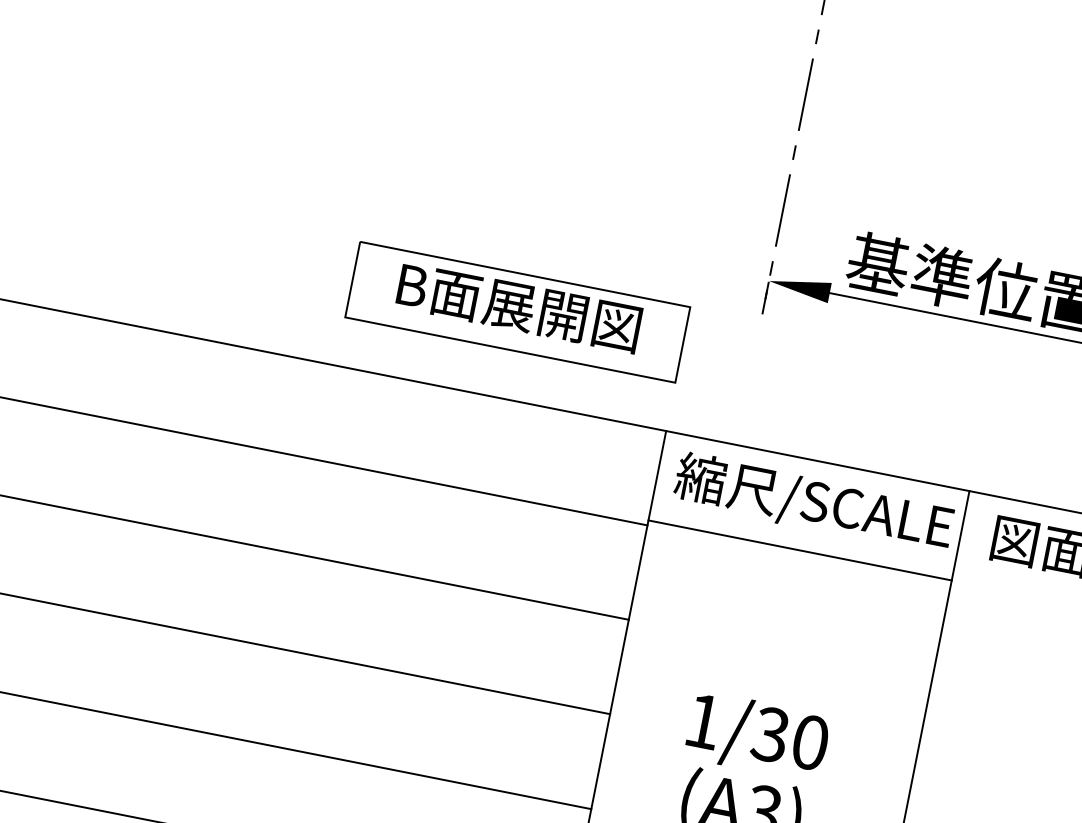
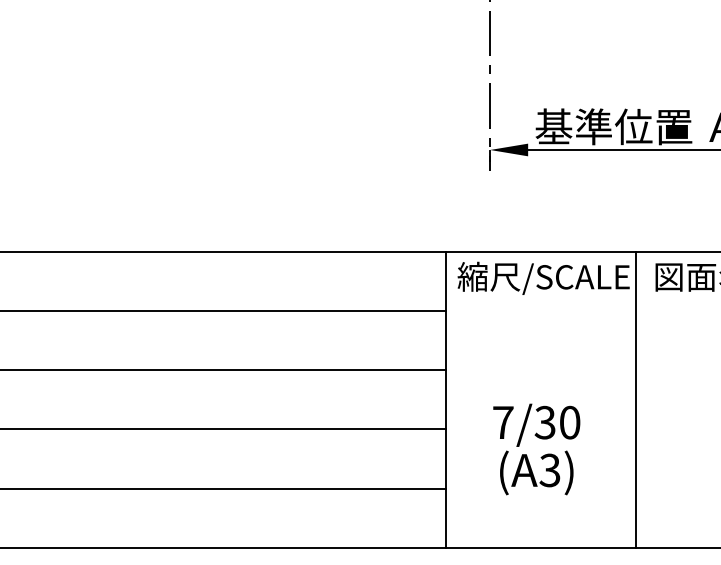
part: (517, 311) -> (342, 198), removed
line: (799, 550) -> (540, 308), removed
text: (704, 721) -> (503, 422), 1/30 -> 7/30

